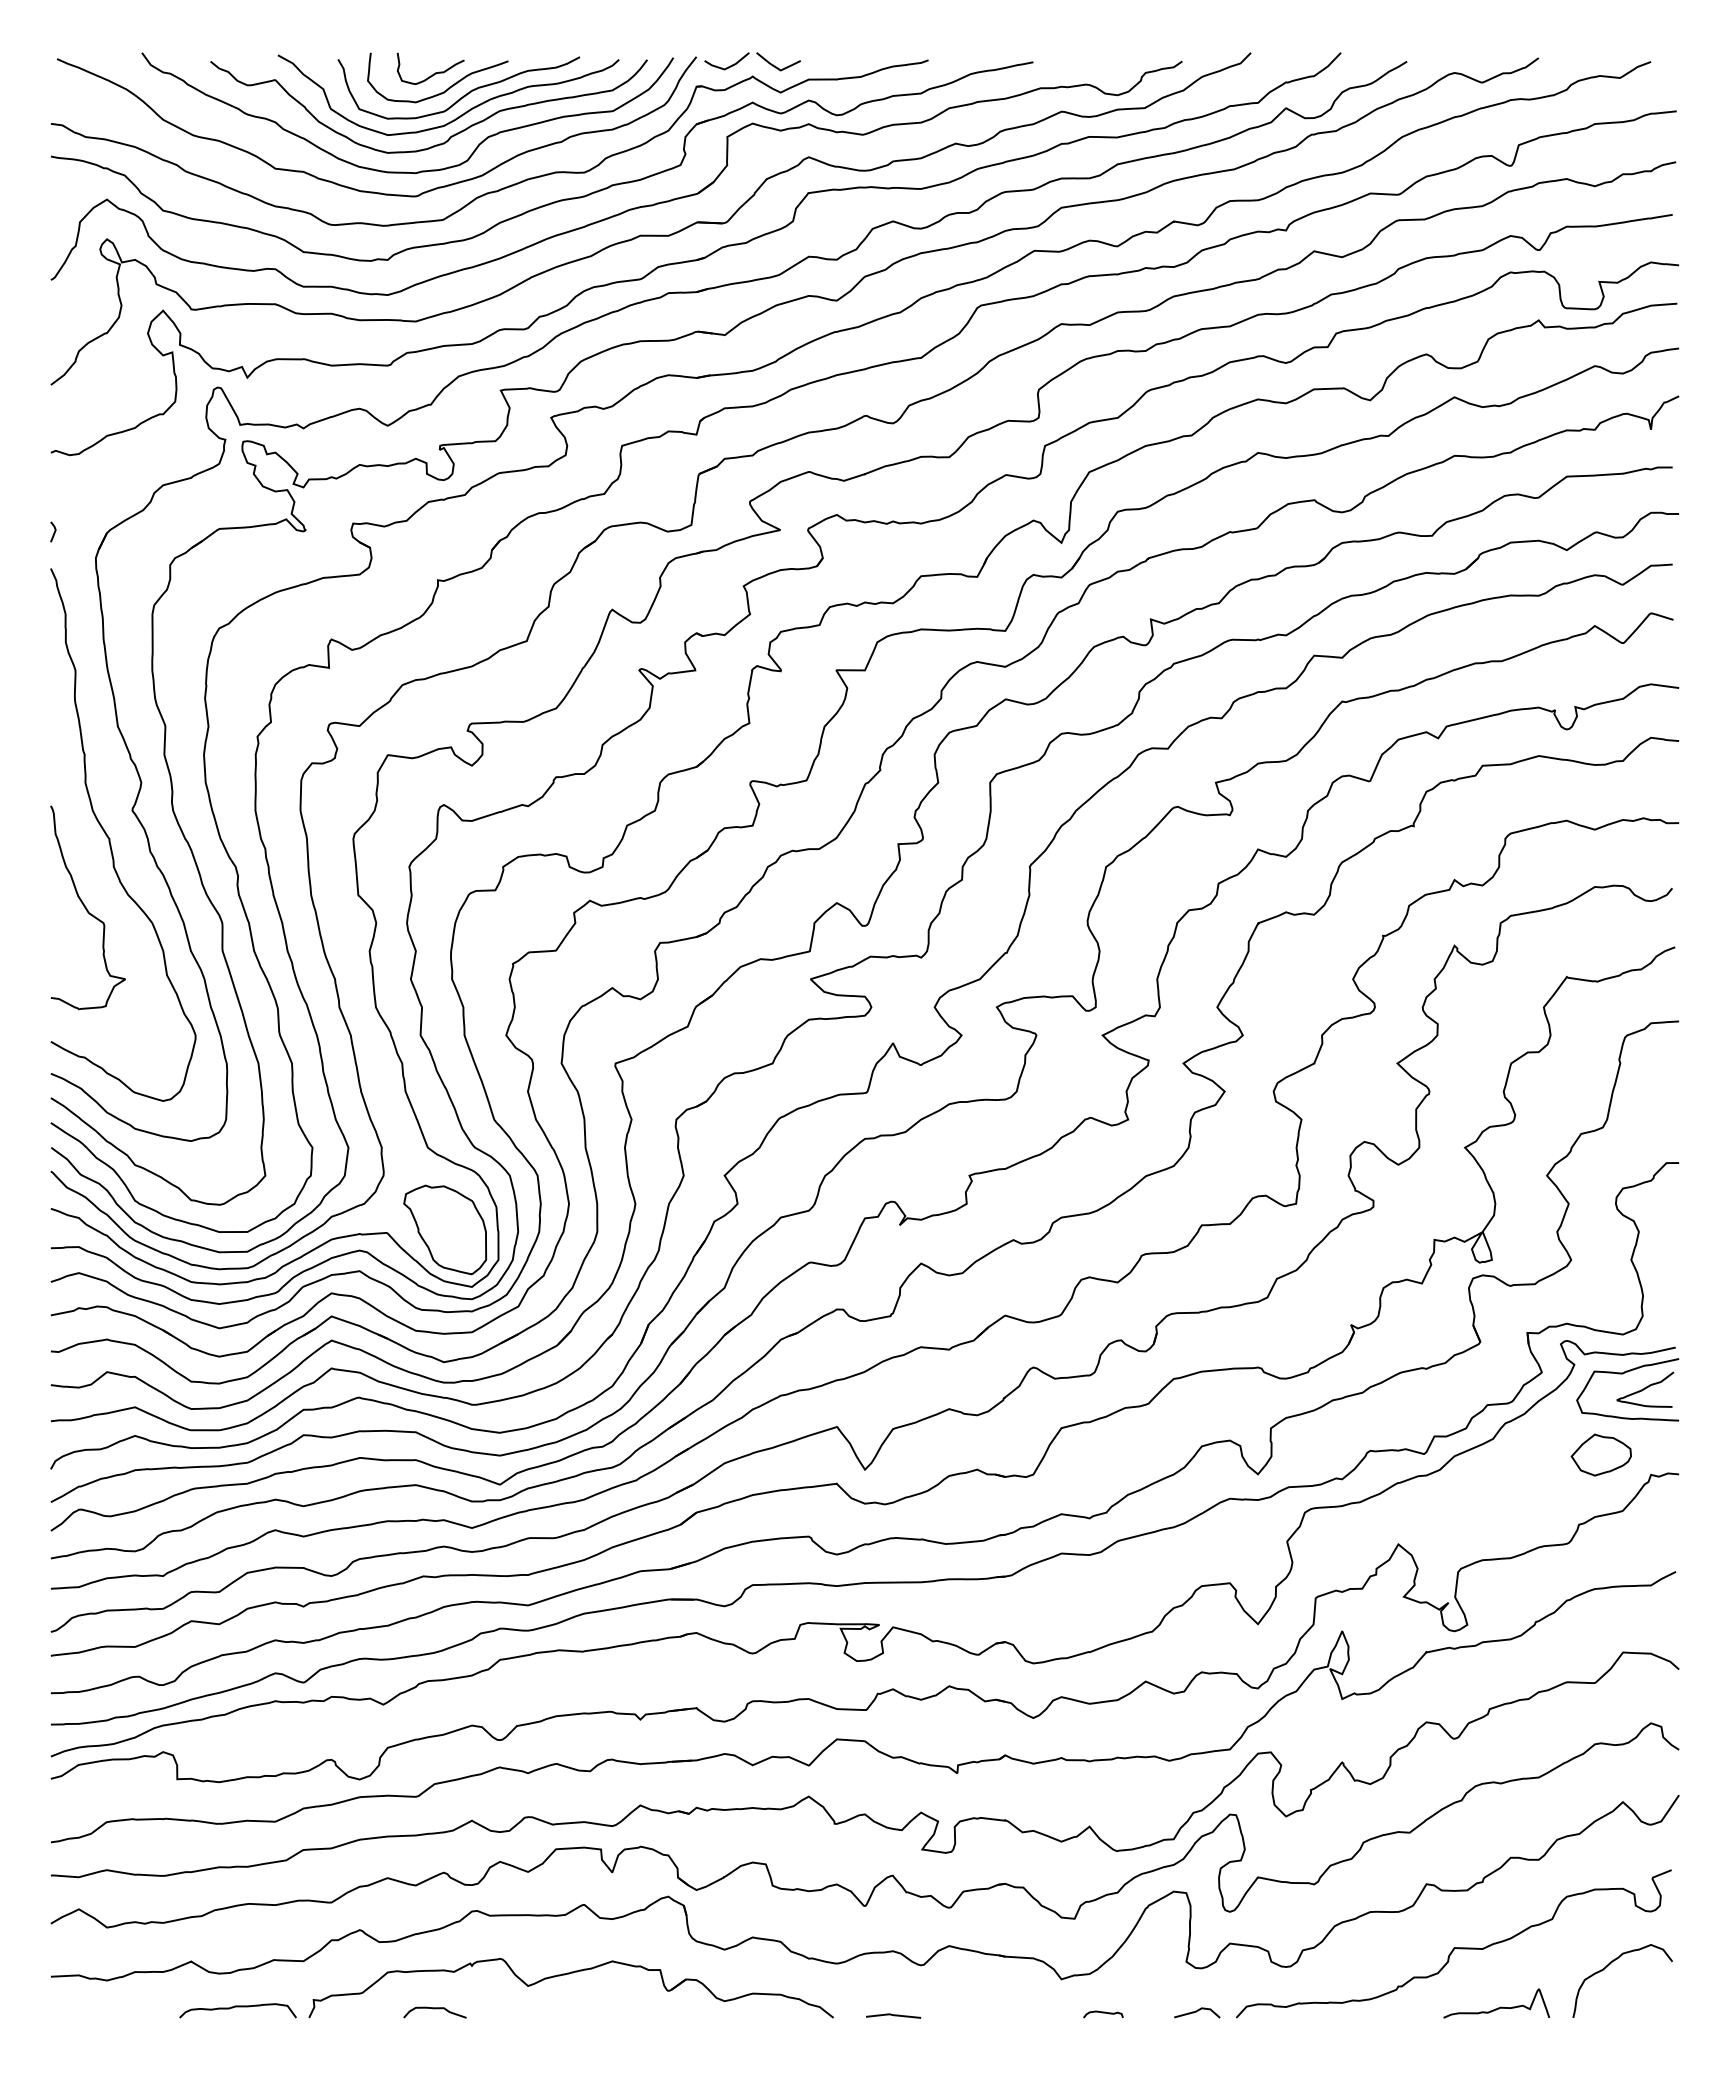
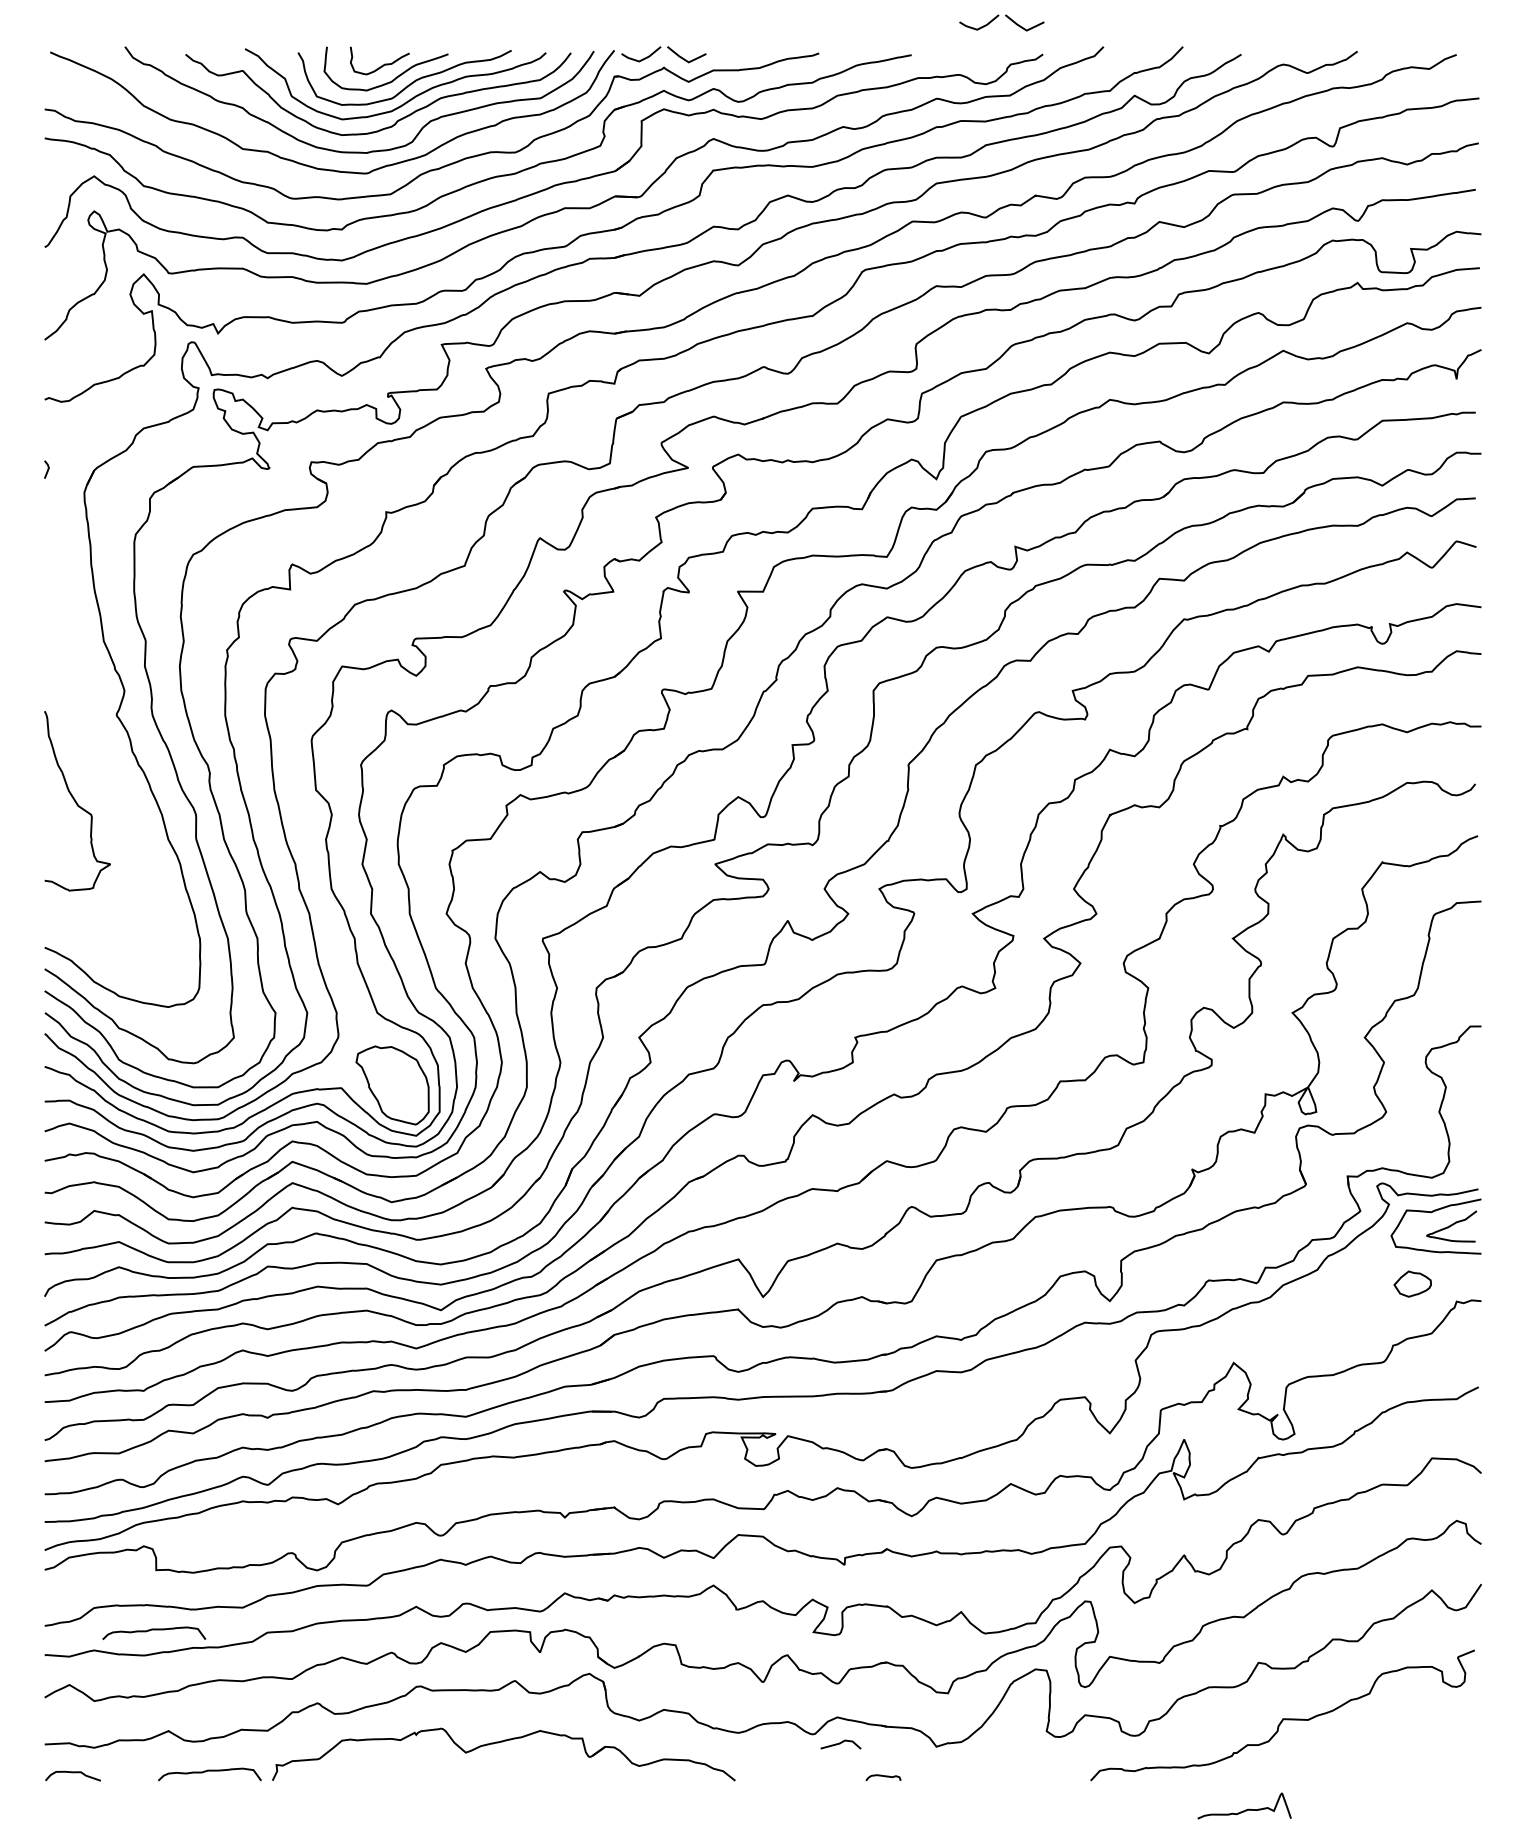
part: (1130, 19) -> (997, 17), added
curve: (110, 838) -> (97, 740), removed
part: (1600, 1454) -> (1412, 1283), size x0.7
curve: (174, 1847) -> (153, 1630), added
curve: (1608, 1966) -> (1419, 1735), removed
curve: (1498, 2007) -> (1246, 1809), moved
curve: (434, 2009) -> (72, 1773), moved
line: (1197, 2011) -> (841, 1743), moved
curve: (1103, 2013) -> (883, 1776), moved
line: (893, 2015) -> (788, 1778), removed

